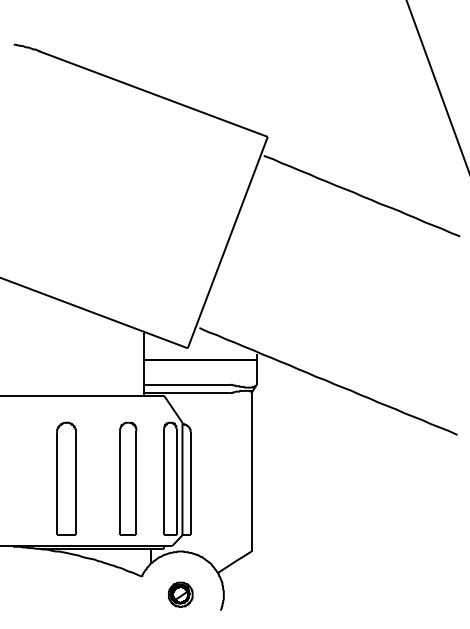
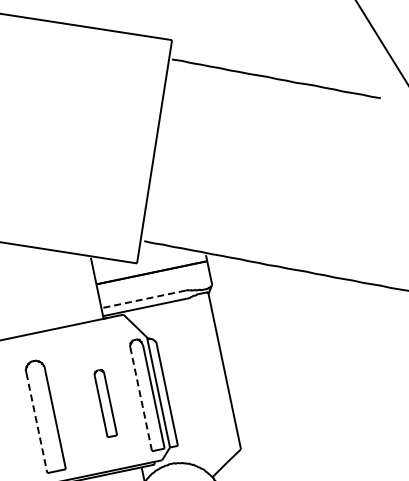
line: (186, 384) -> (143, 299), solid -> dashed
part: (128, 478) -> (105, 403), size x0.6
line: (164, 482) -> (141, 399), solid -> dashed
line: (57, 484) -> (37, 423), solid -> dashed

